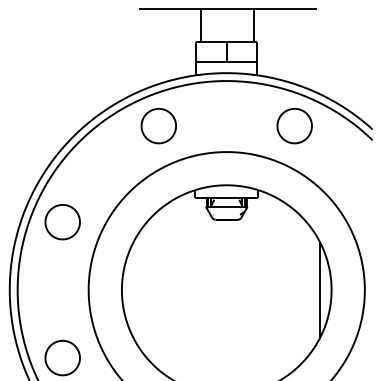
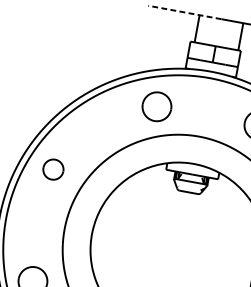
line: (182, 9) -> (184, 12), solid -> dashed
part: (158, 125) -> (156, 106), moved
part: (62, 222) -> (53, 169), size x0.7

